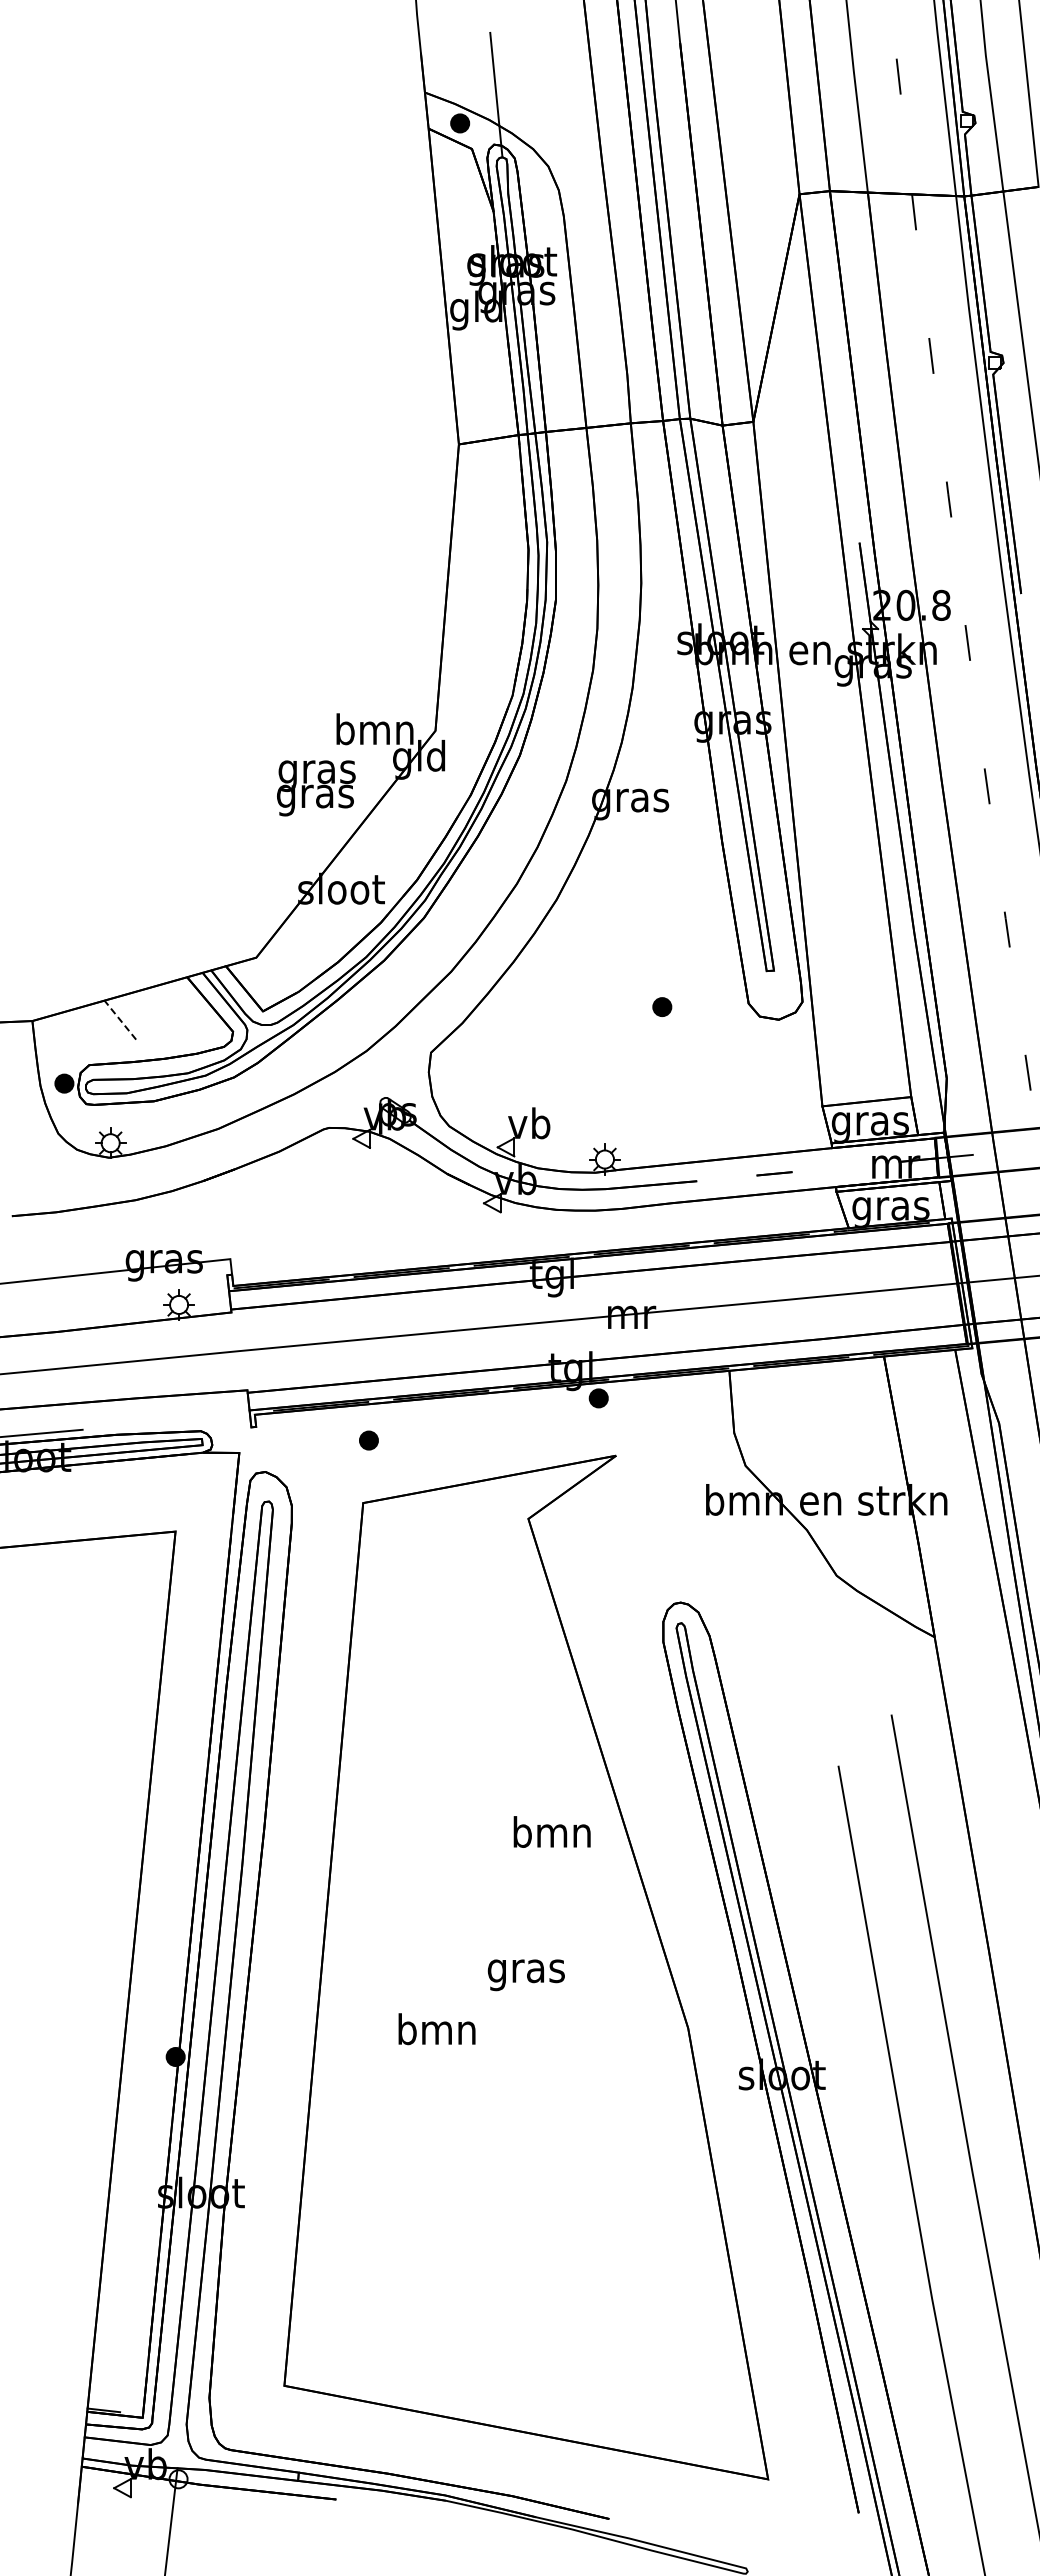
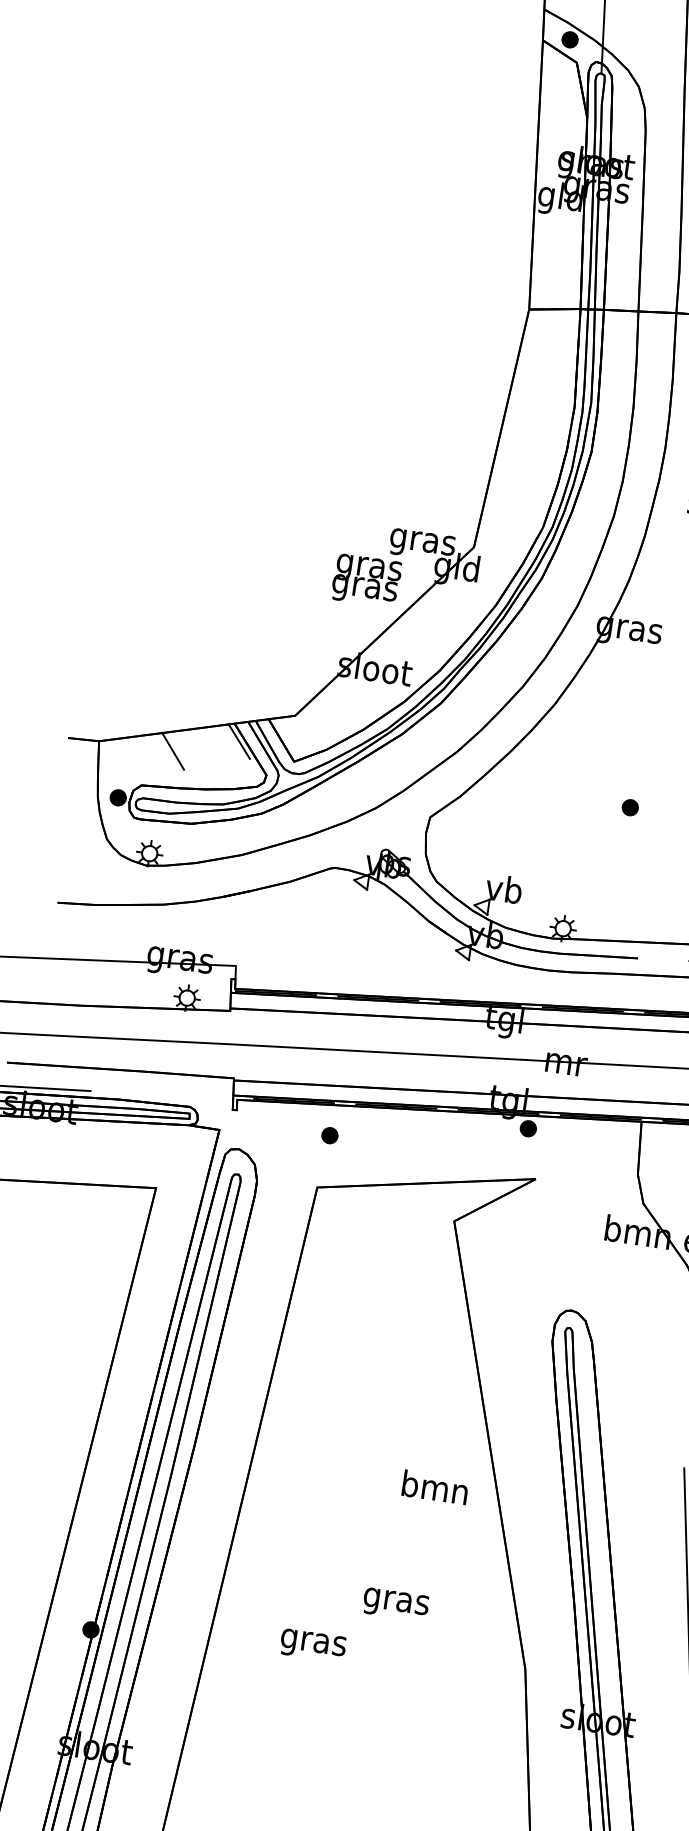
text: (374, 733) -> (422, 542), bmn -> gras
line: (195, 997) -> (239, 741), added
line: (120, 1019) -> (173, 750), dashed -> solid
text: (436, 2033) -> (313, 1642), bmn -> gras

